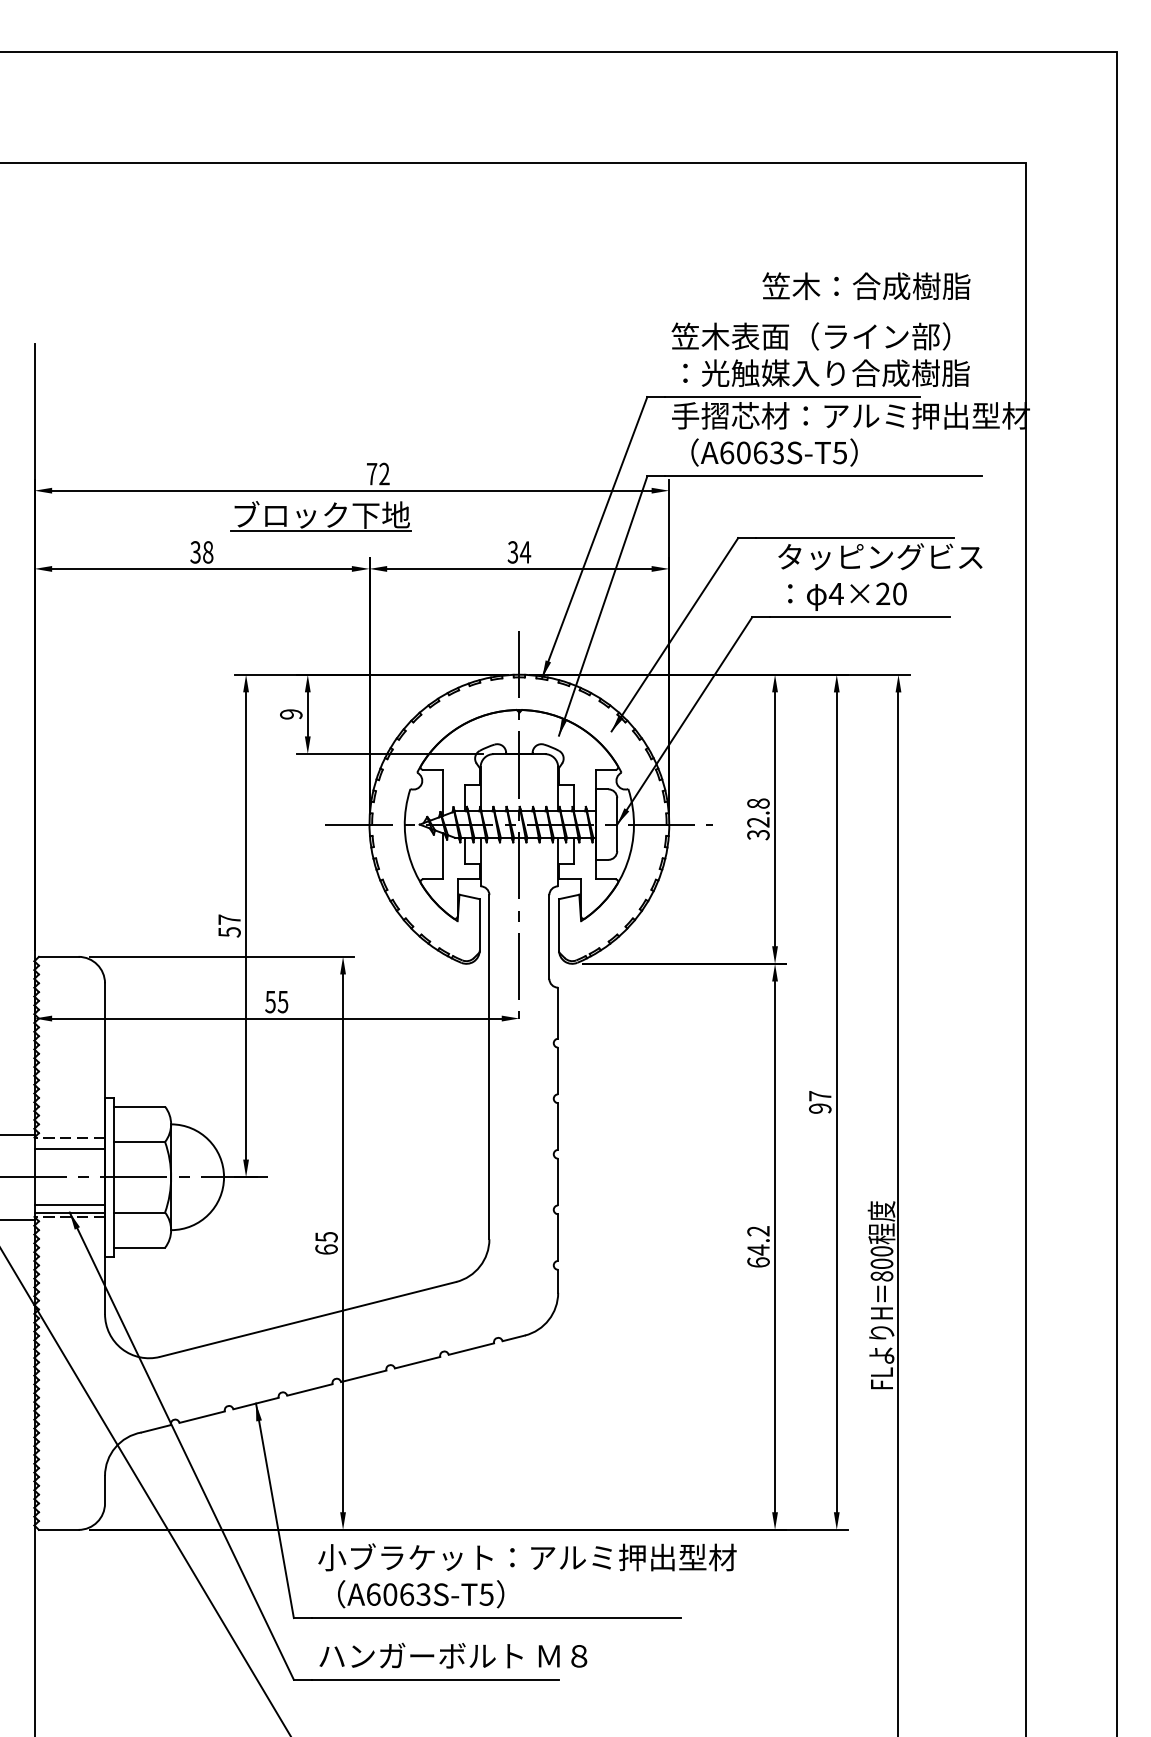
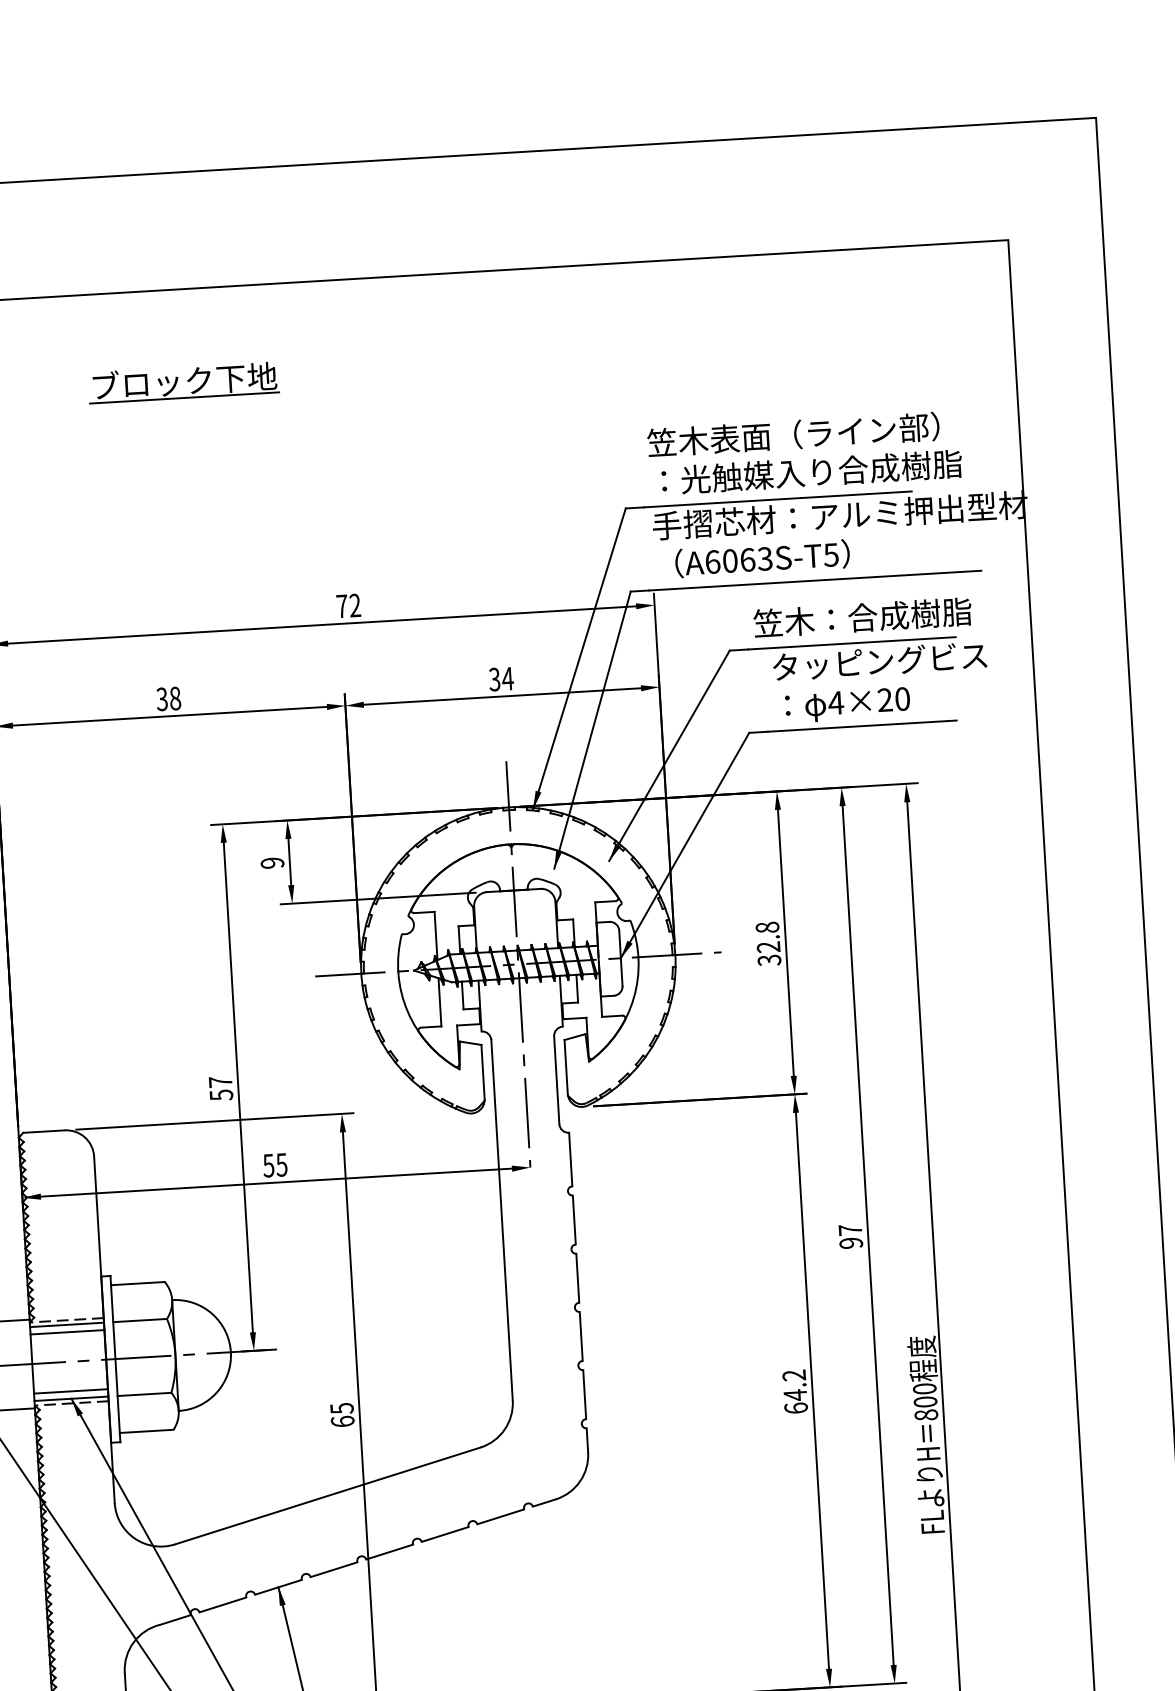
text: (866, 286) -> (862, 617), moved
part: (320, 516) -> (183, 382), moved
line: (69, 1142) -> (66, 1325), added

